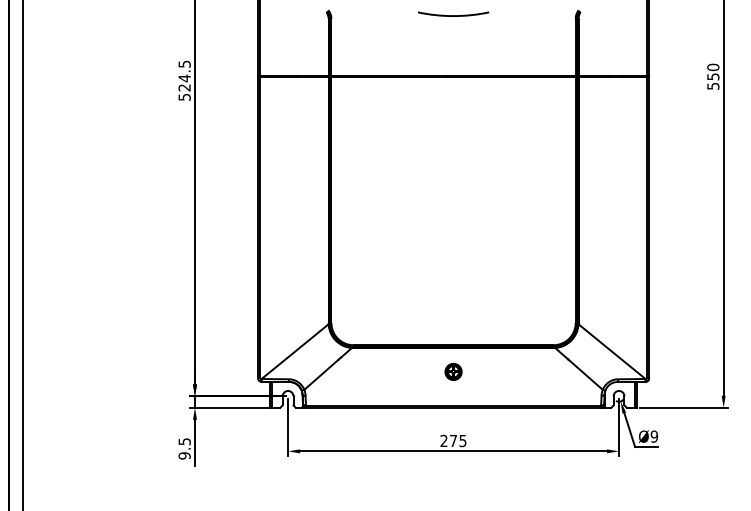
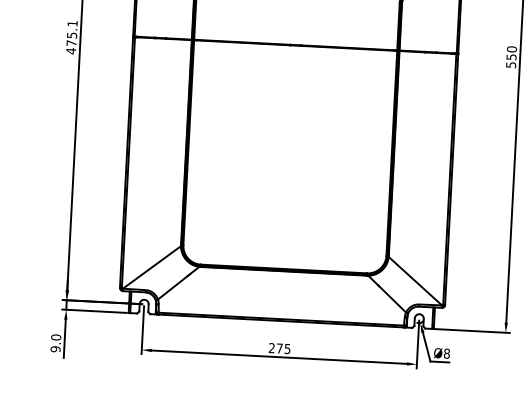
text: (184, 80) -> (71, 37), 524.5 -> 475.1
part: (453, 371) -> (282, 290), removed
text: (654, 436) -> (447, 353), Ø9 -> Ø8
text: (184, 441) -> (56, 337), 9.5 -> 9.0

